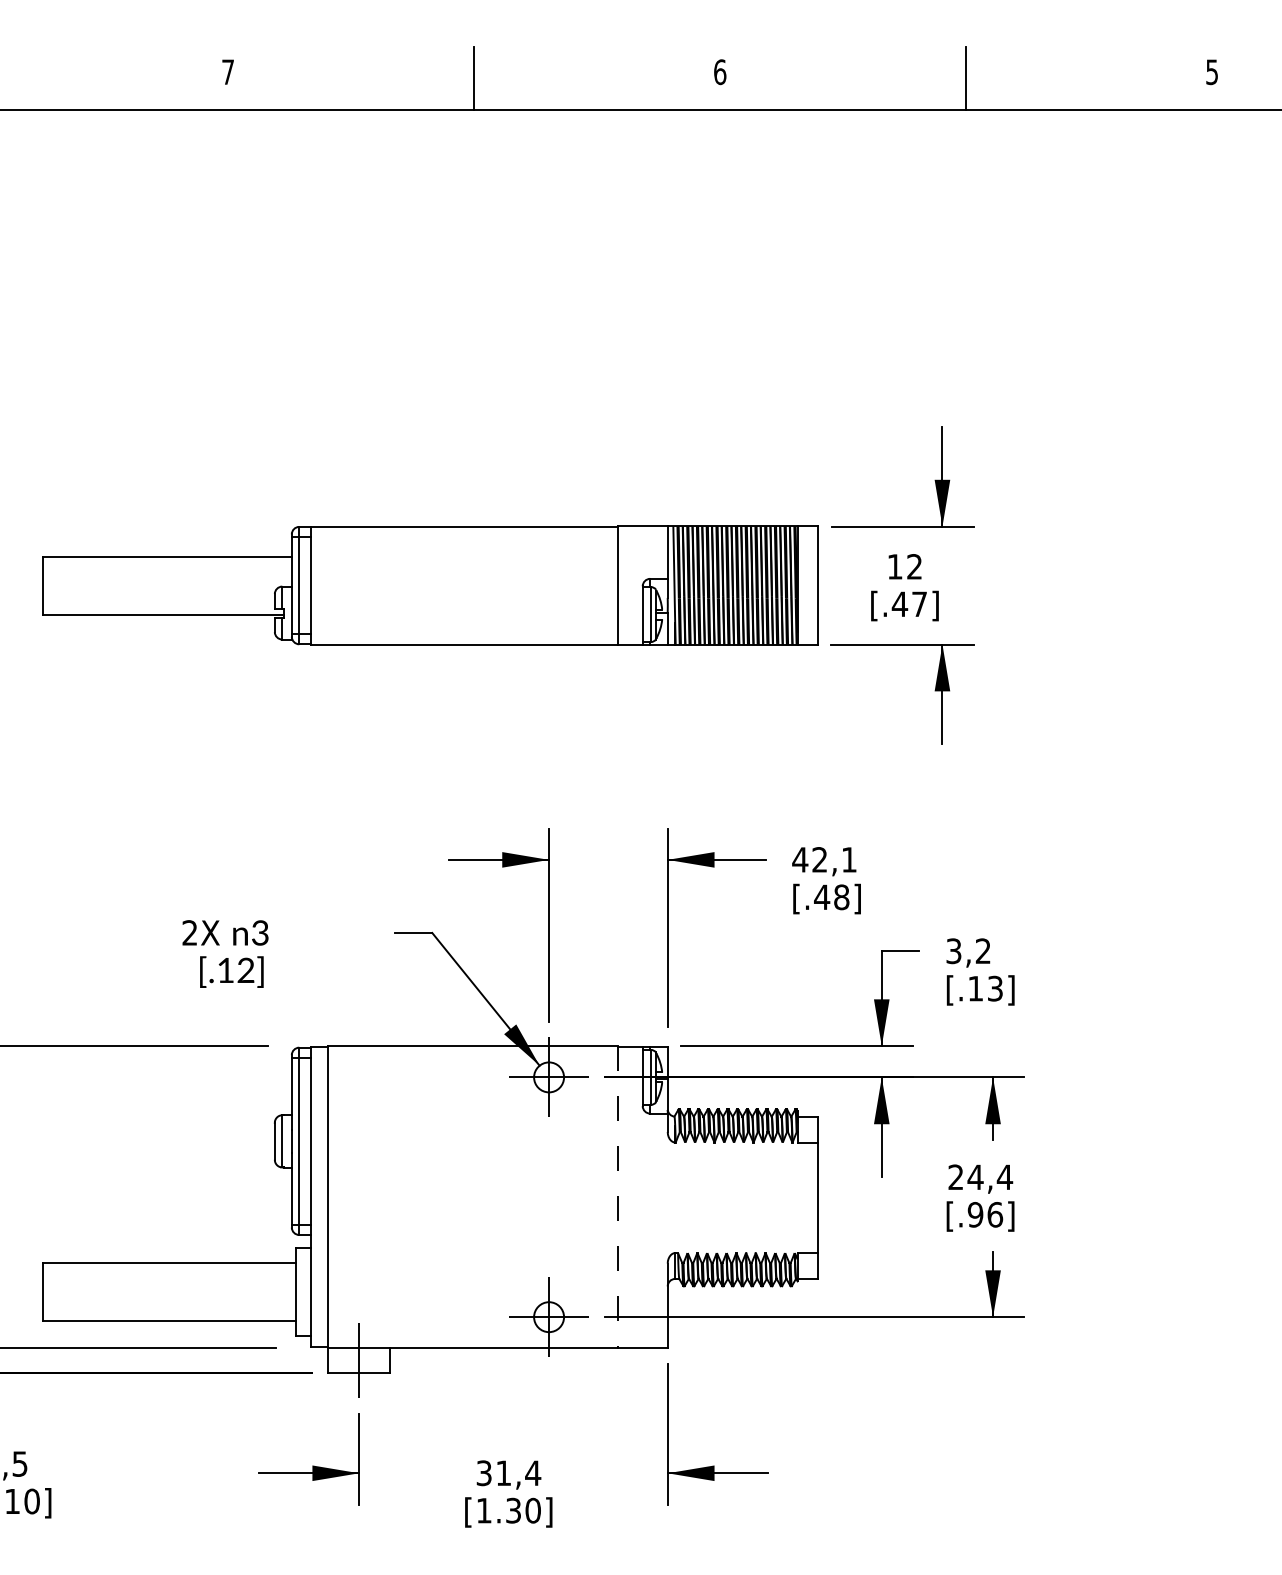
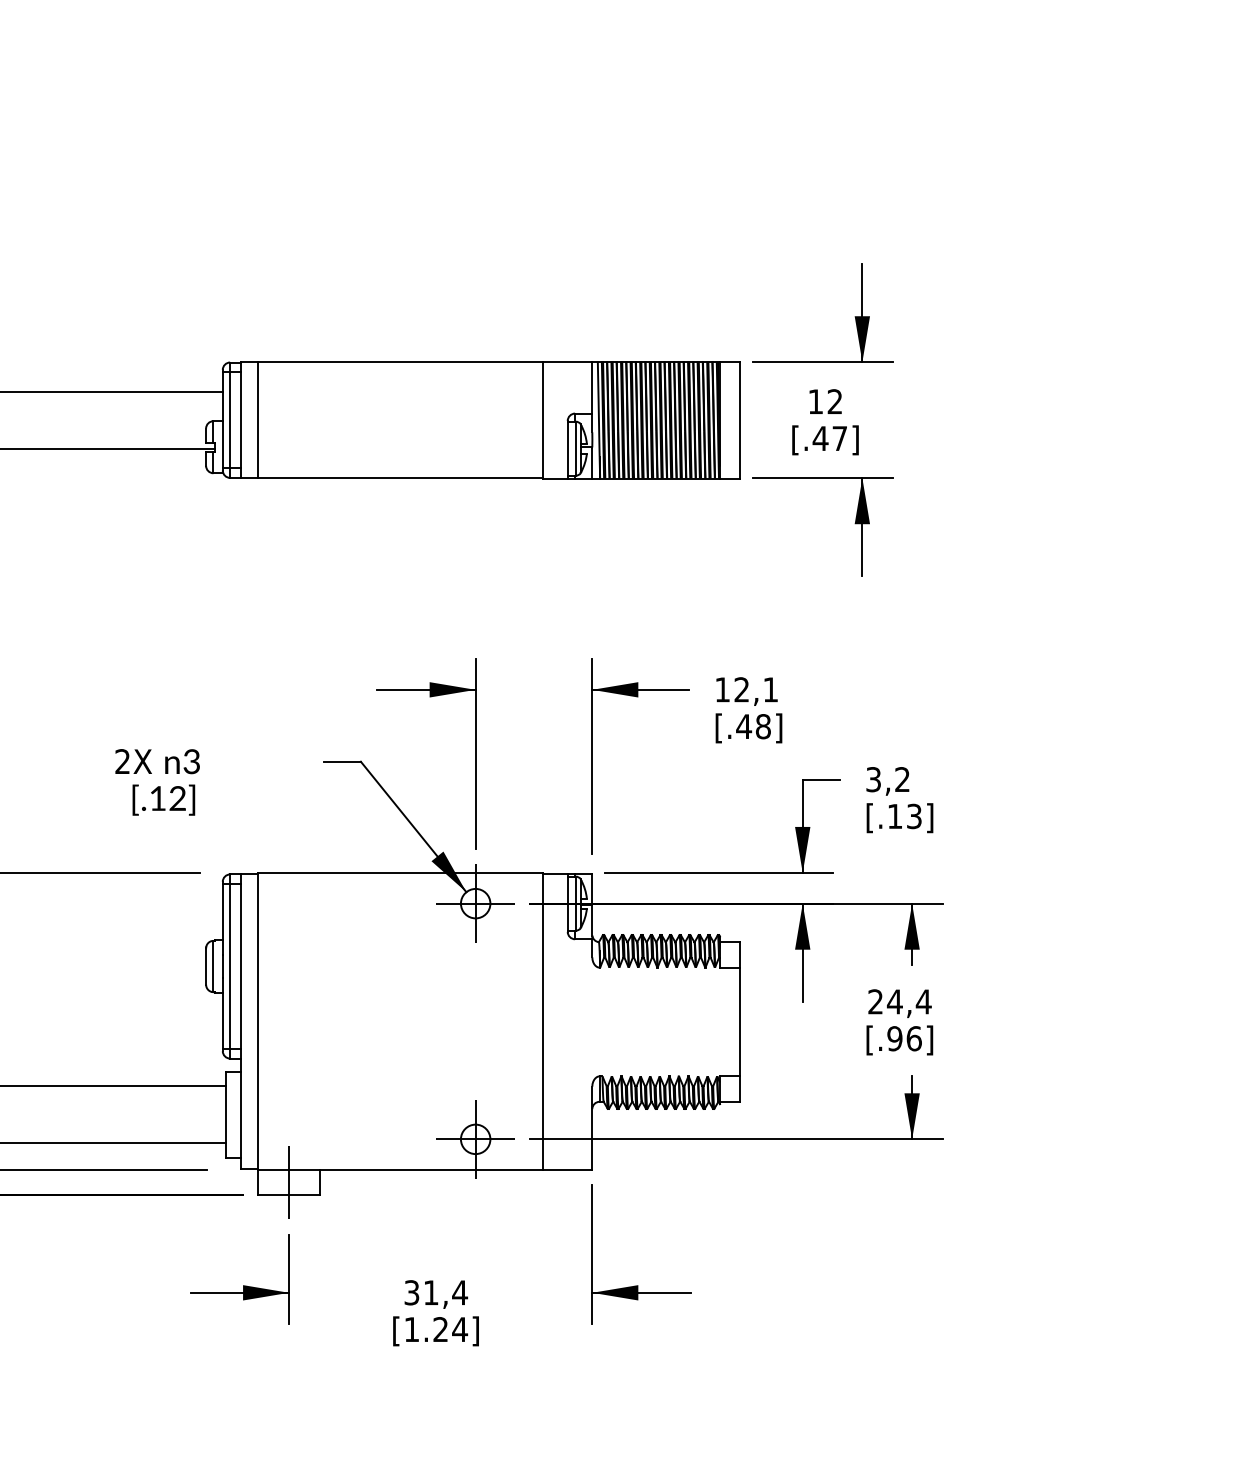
line: (328, 585) -> (258, 420), added
text: (800, 859) -> (722, 689), 42,1 -> 12,1
line: (617, 1197) -> (542, 1021), dashed -> solid
text: (523, 1510) -> (450, 1329), [1.30] -> [1.24]

